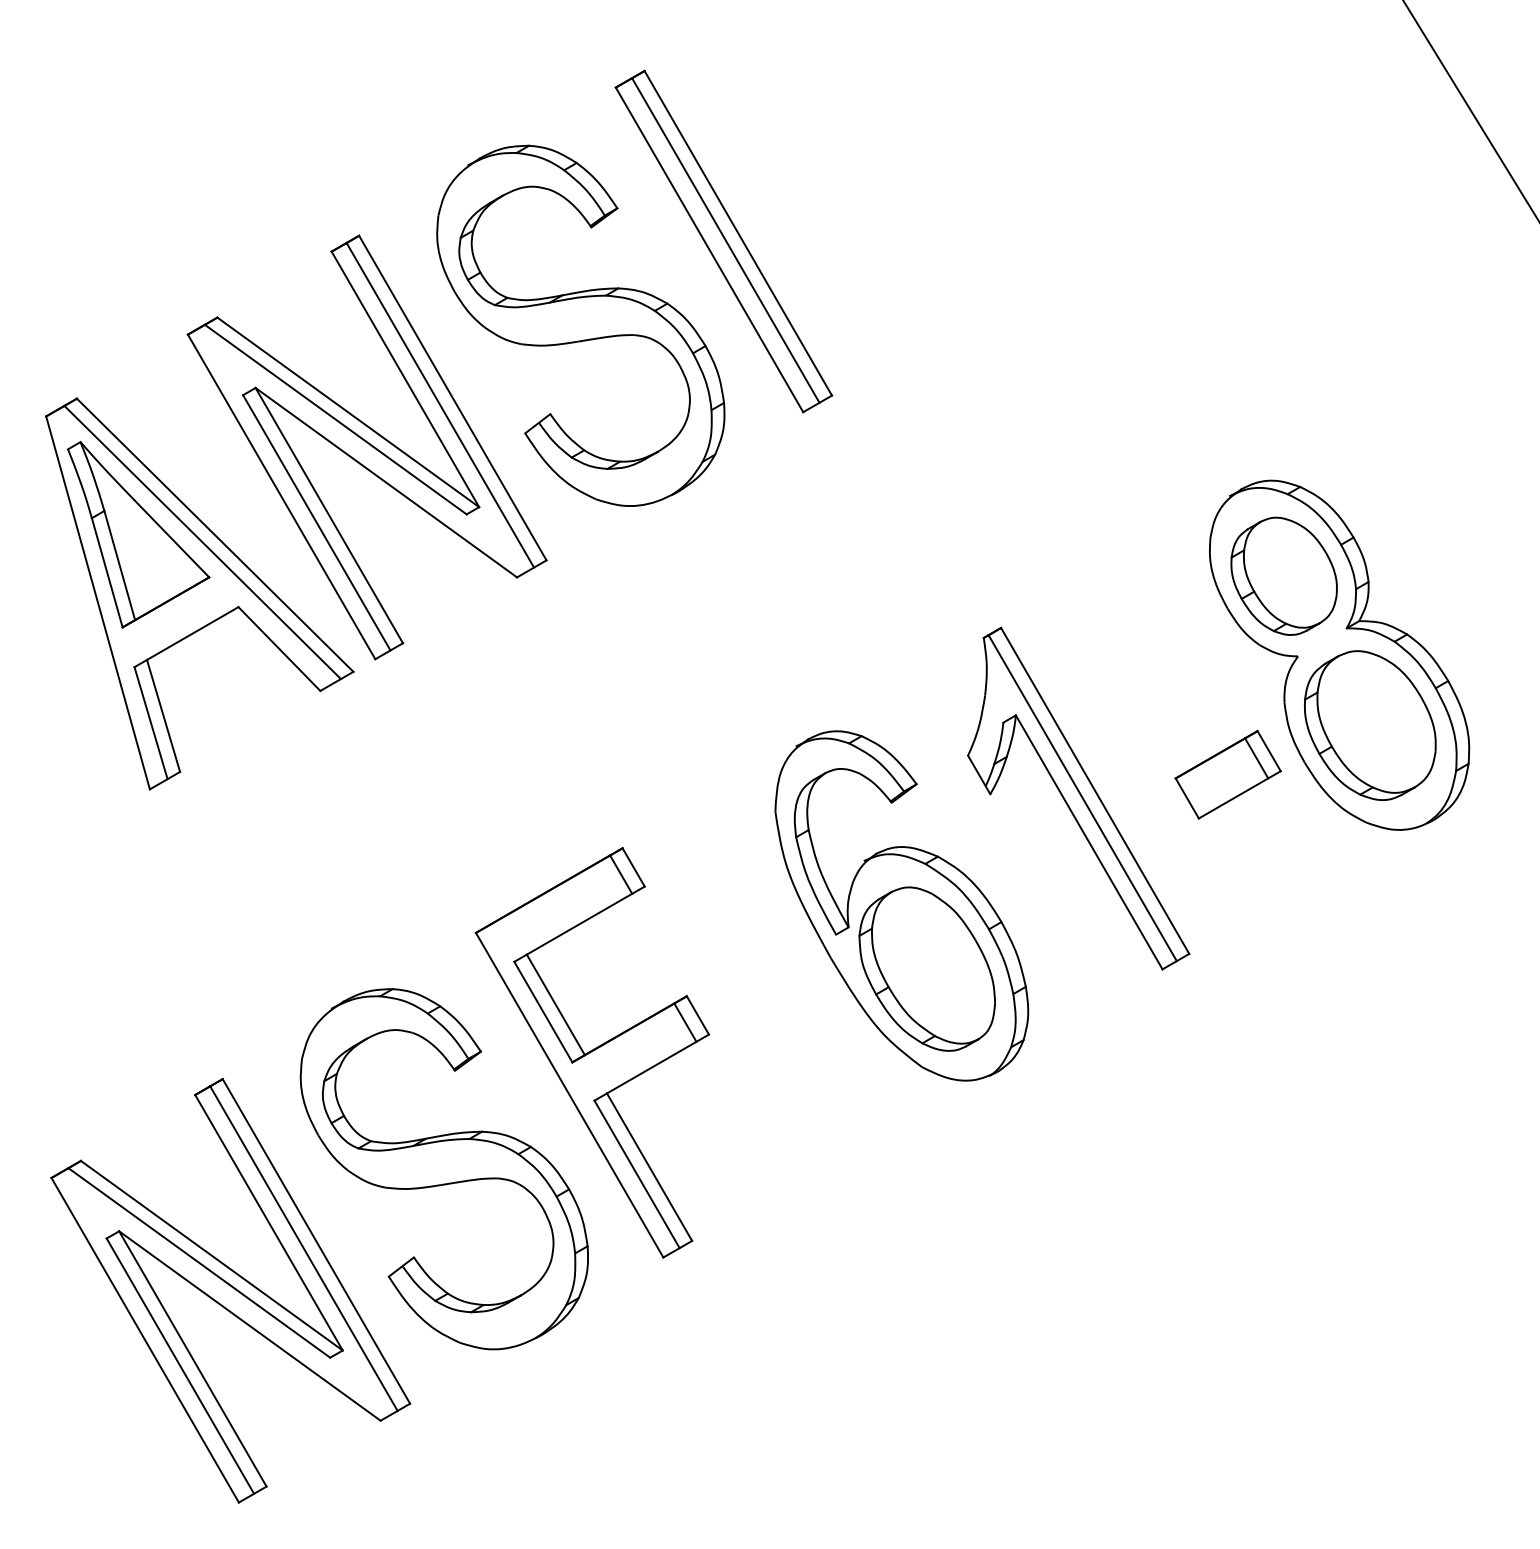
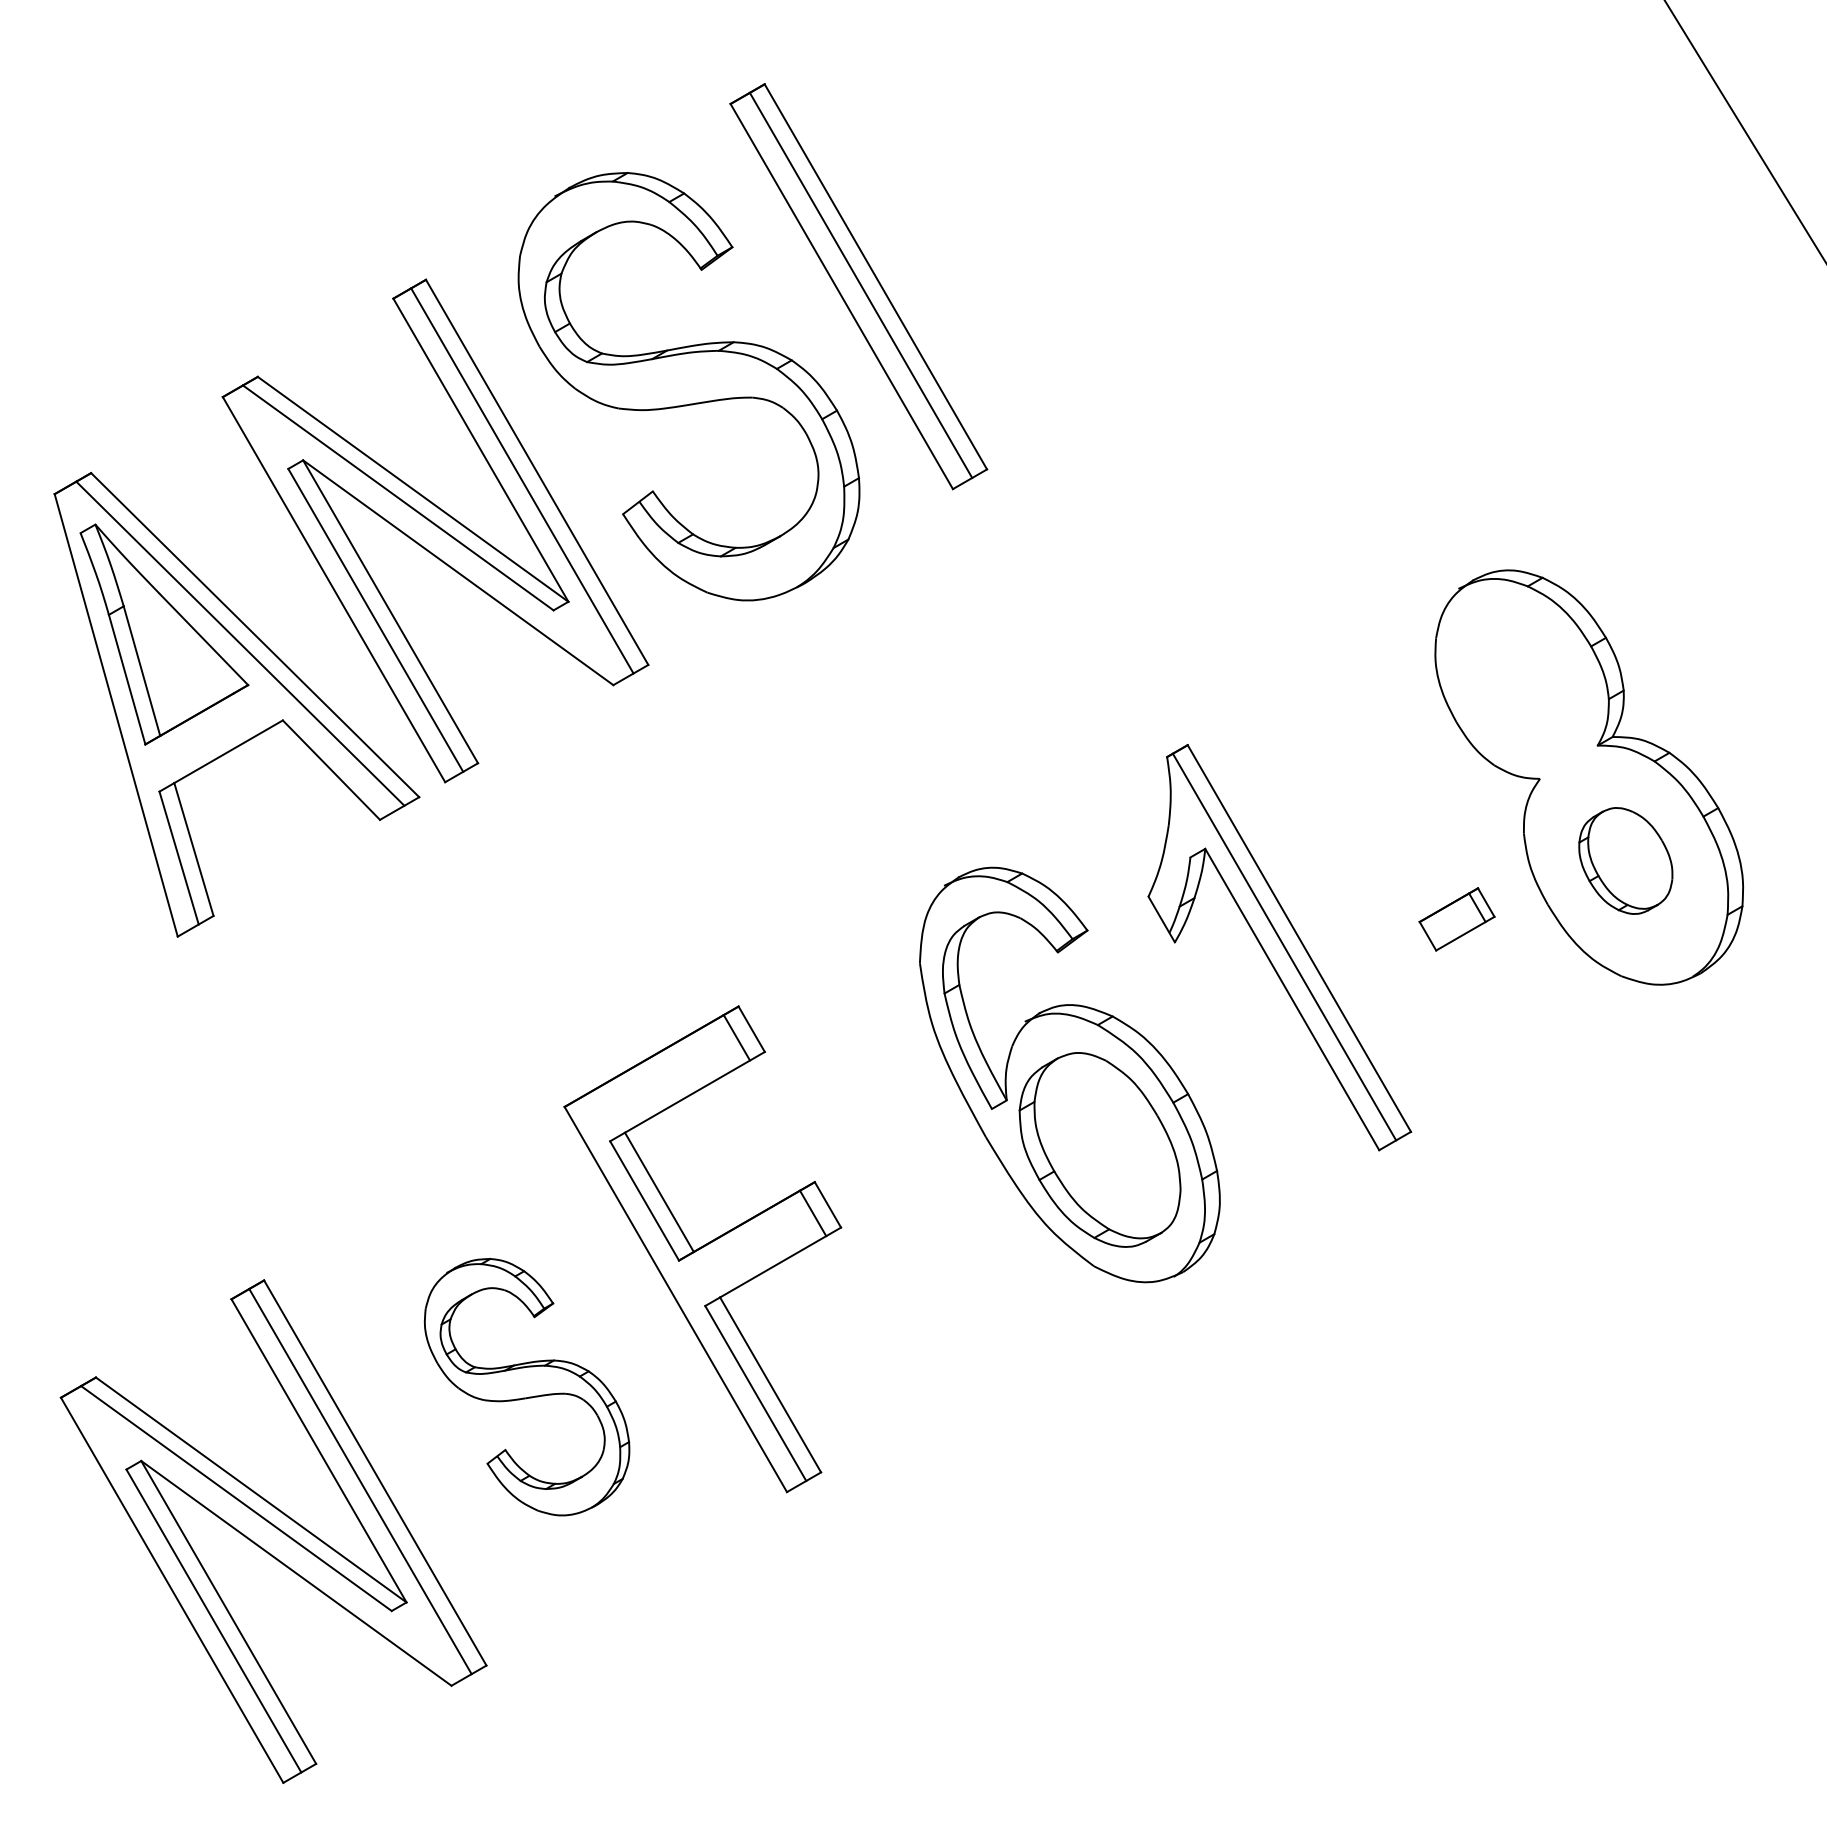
part: (1284, 576) -> (1523, 683), removed
part: (1370, 725) -> (1625, 860), size x0.6
part: (1227, 774) -> (1456, 919), size x0.6
part: (443, 1168) -> (526, 1386), size x0.6

